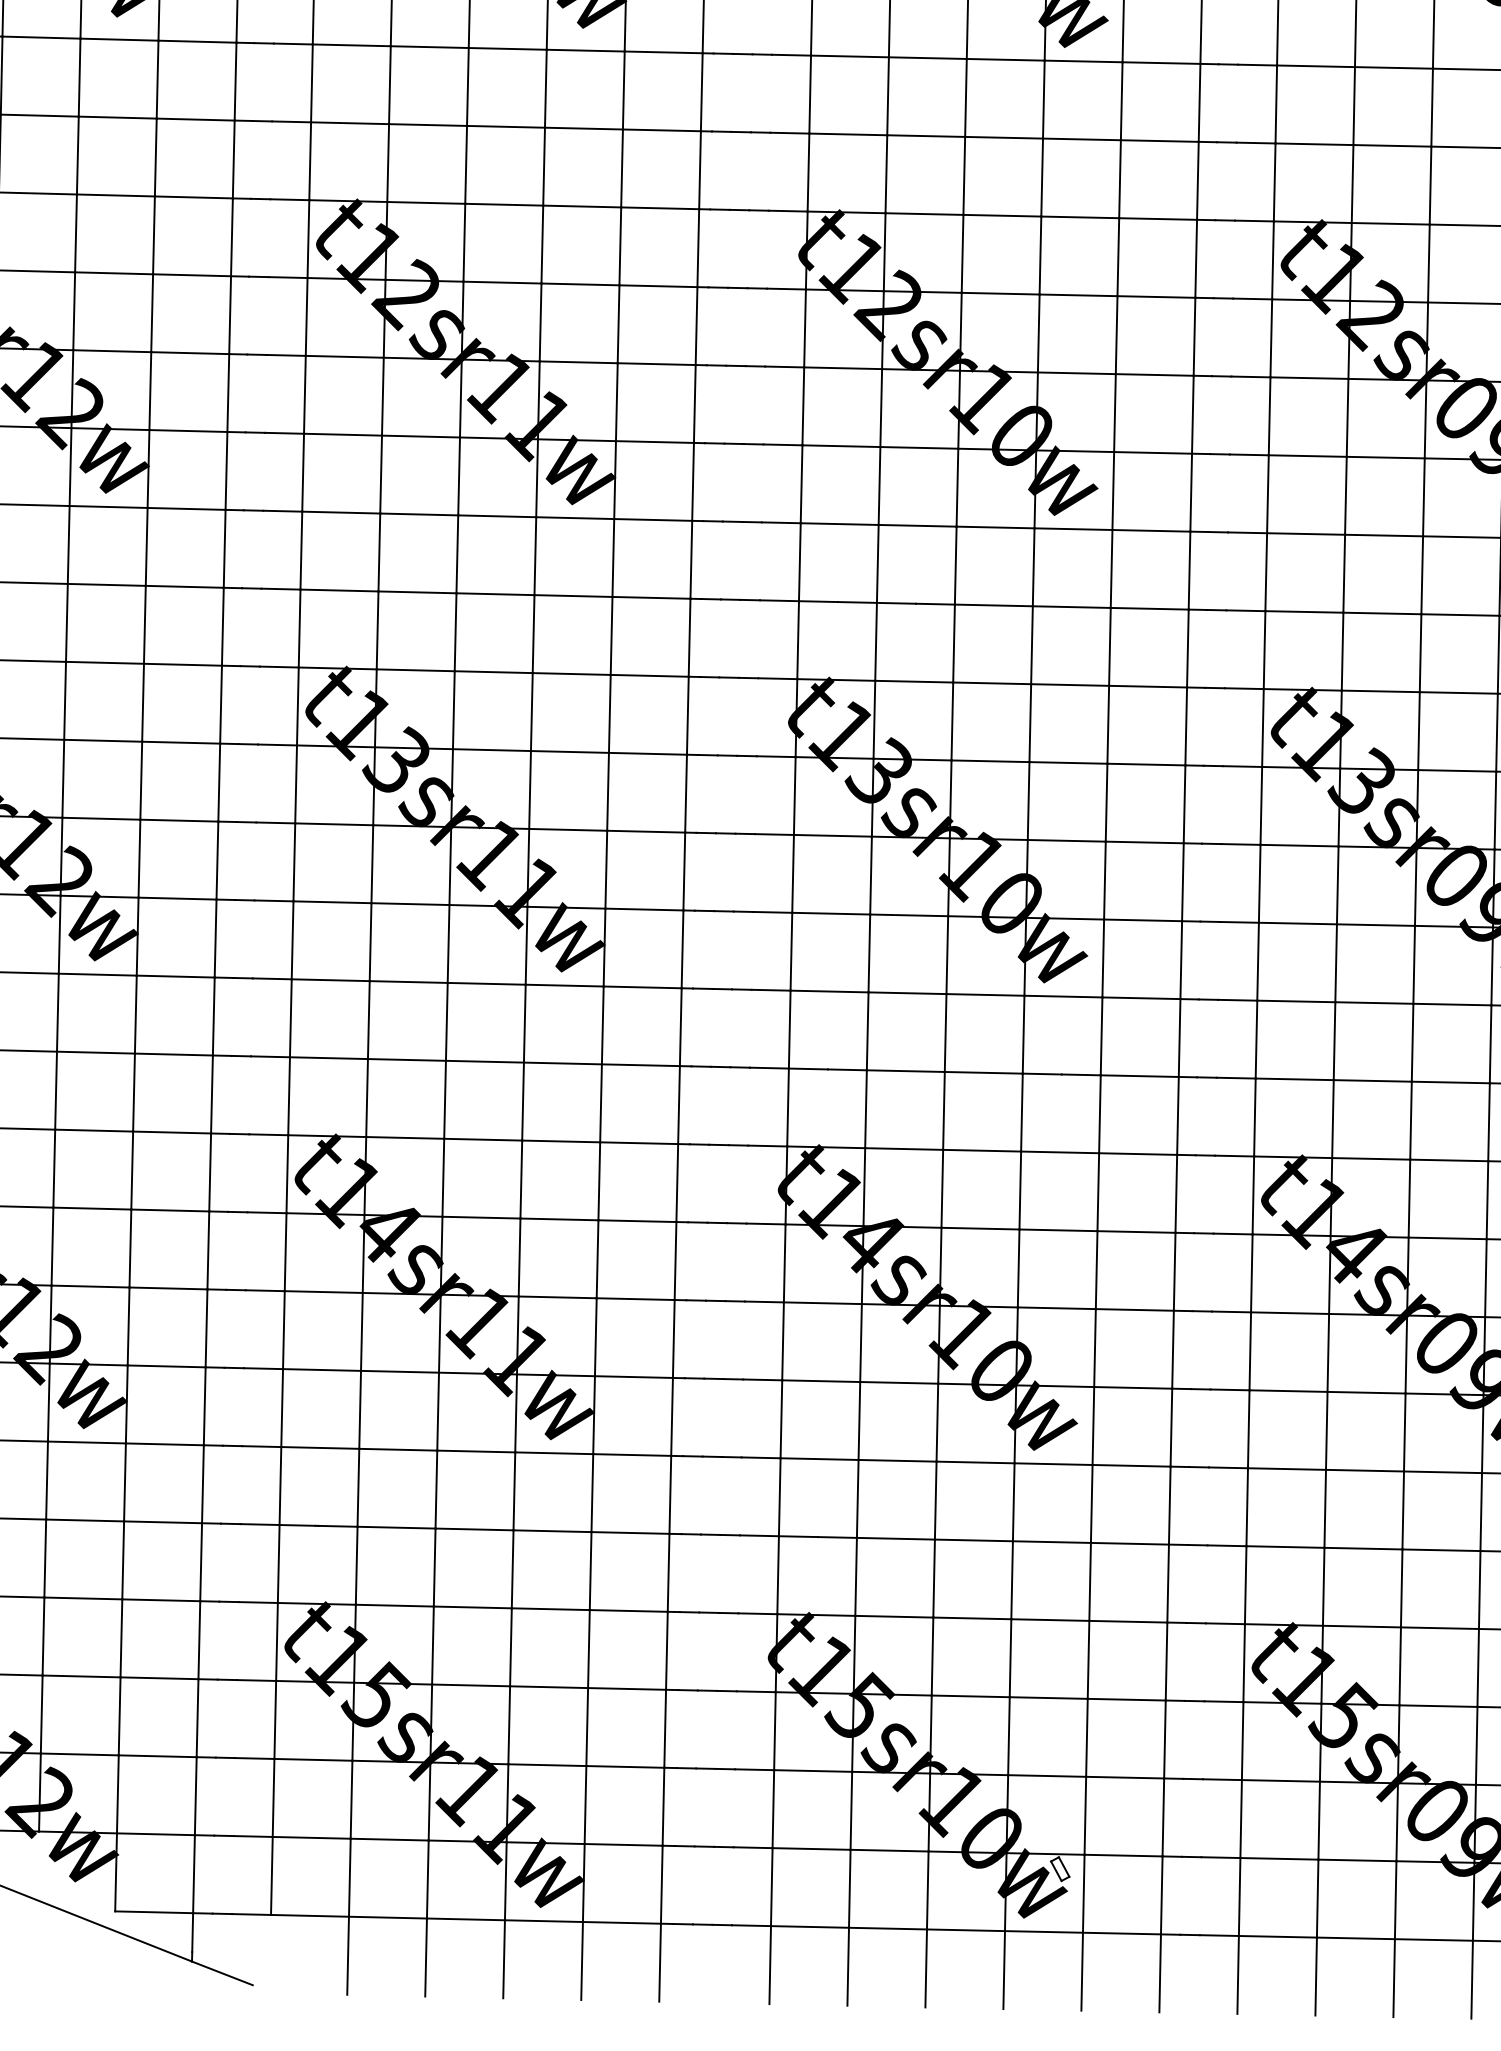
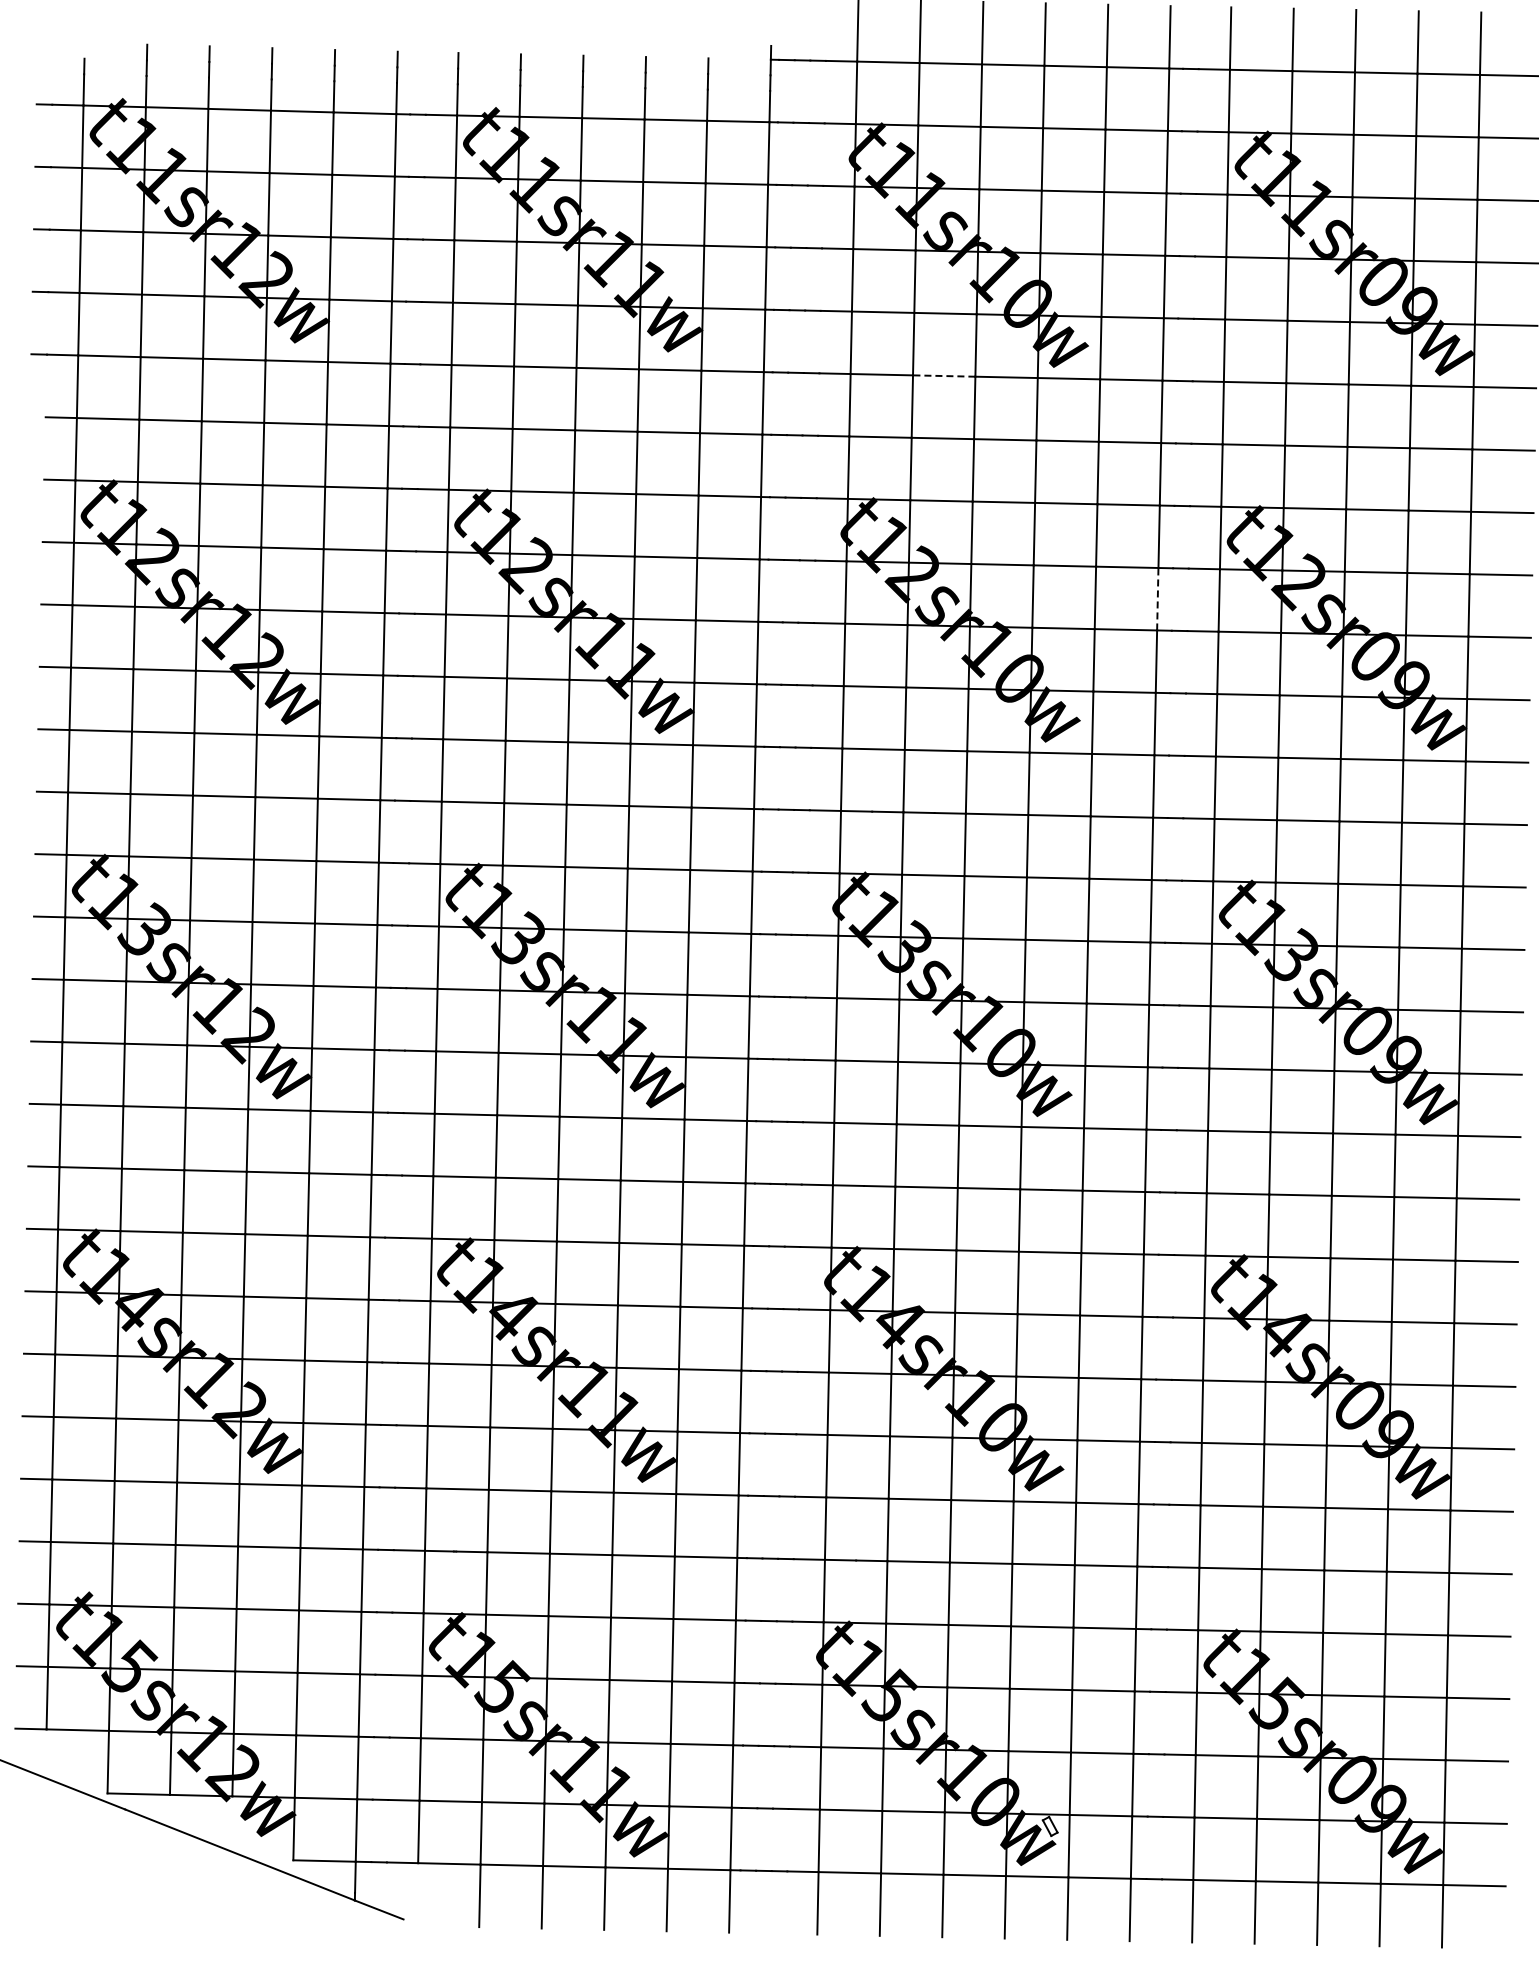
line: (926, 58) -> (943, 376), solid -> dashed
line: (1194, 335) -> (1157, 598), solid -> dashed

